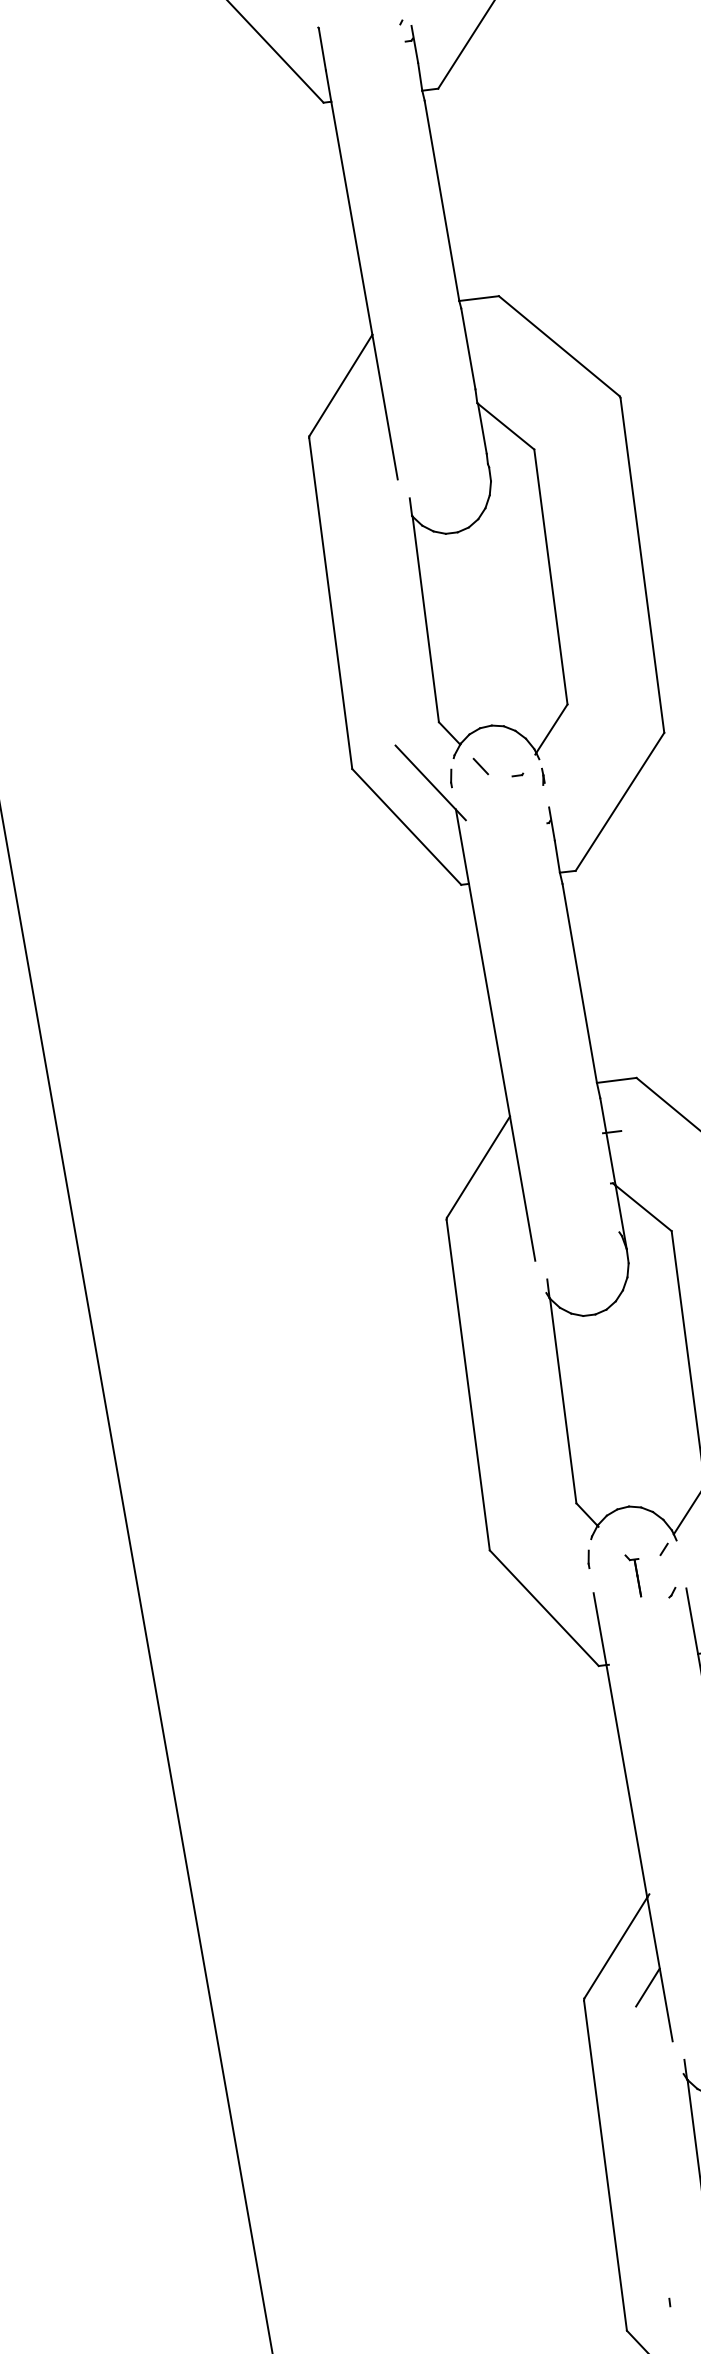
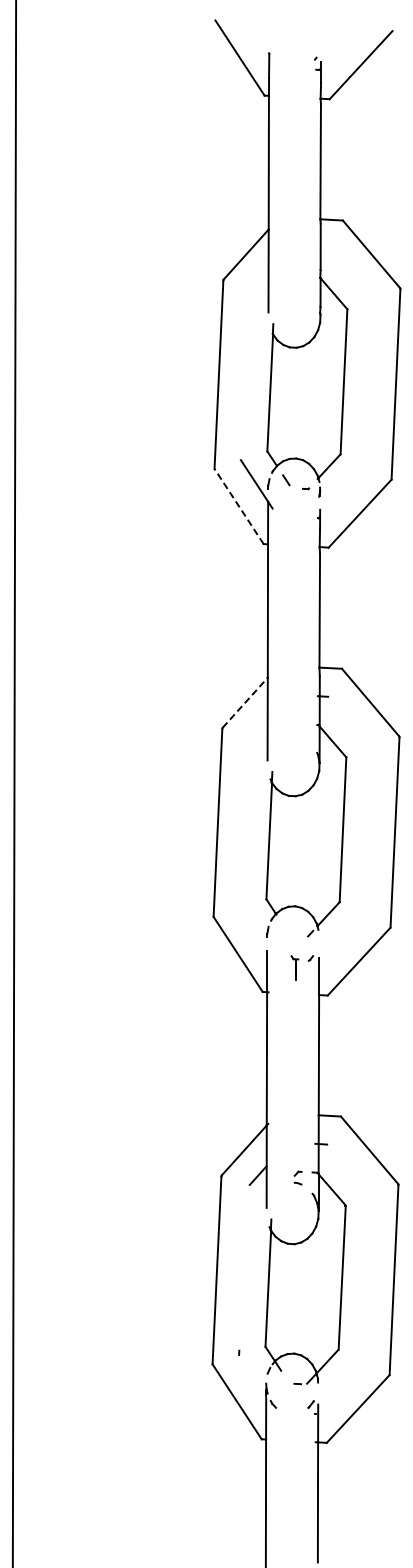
line: (407, 826) -> (239, 506), solid -> dashed
line: (478, 1166) -> (245, 702), solid -> dashed
part: (634, 1574) -> (294, 967), moved

